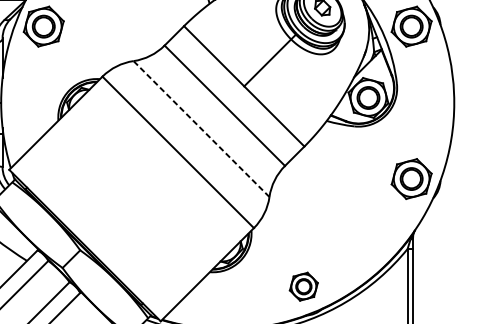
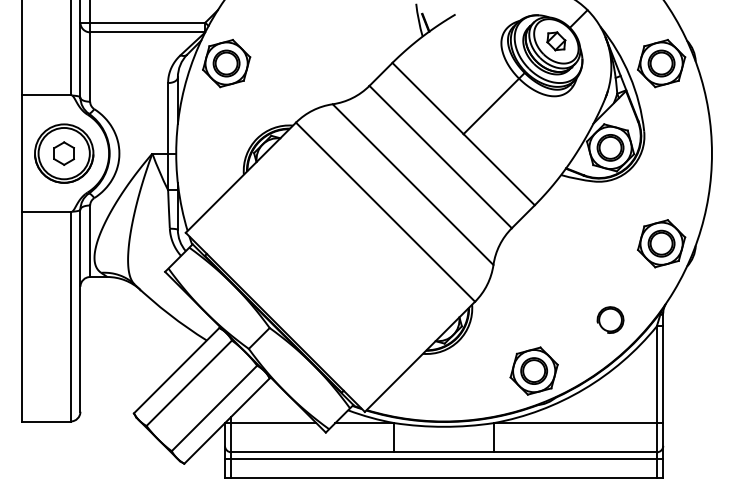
line: (201, 128) -> (413, 184), dashed -> solid
part: (368, 243) -> (610, 319), added
part: (303, 286) -> (533, 370), size x1.43

